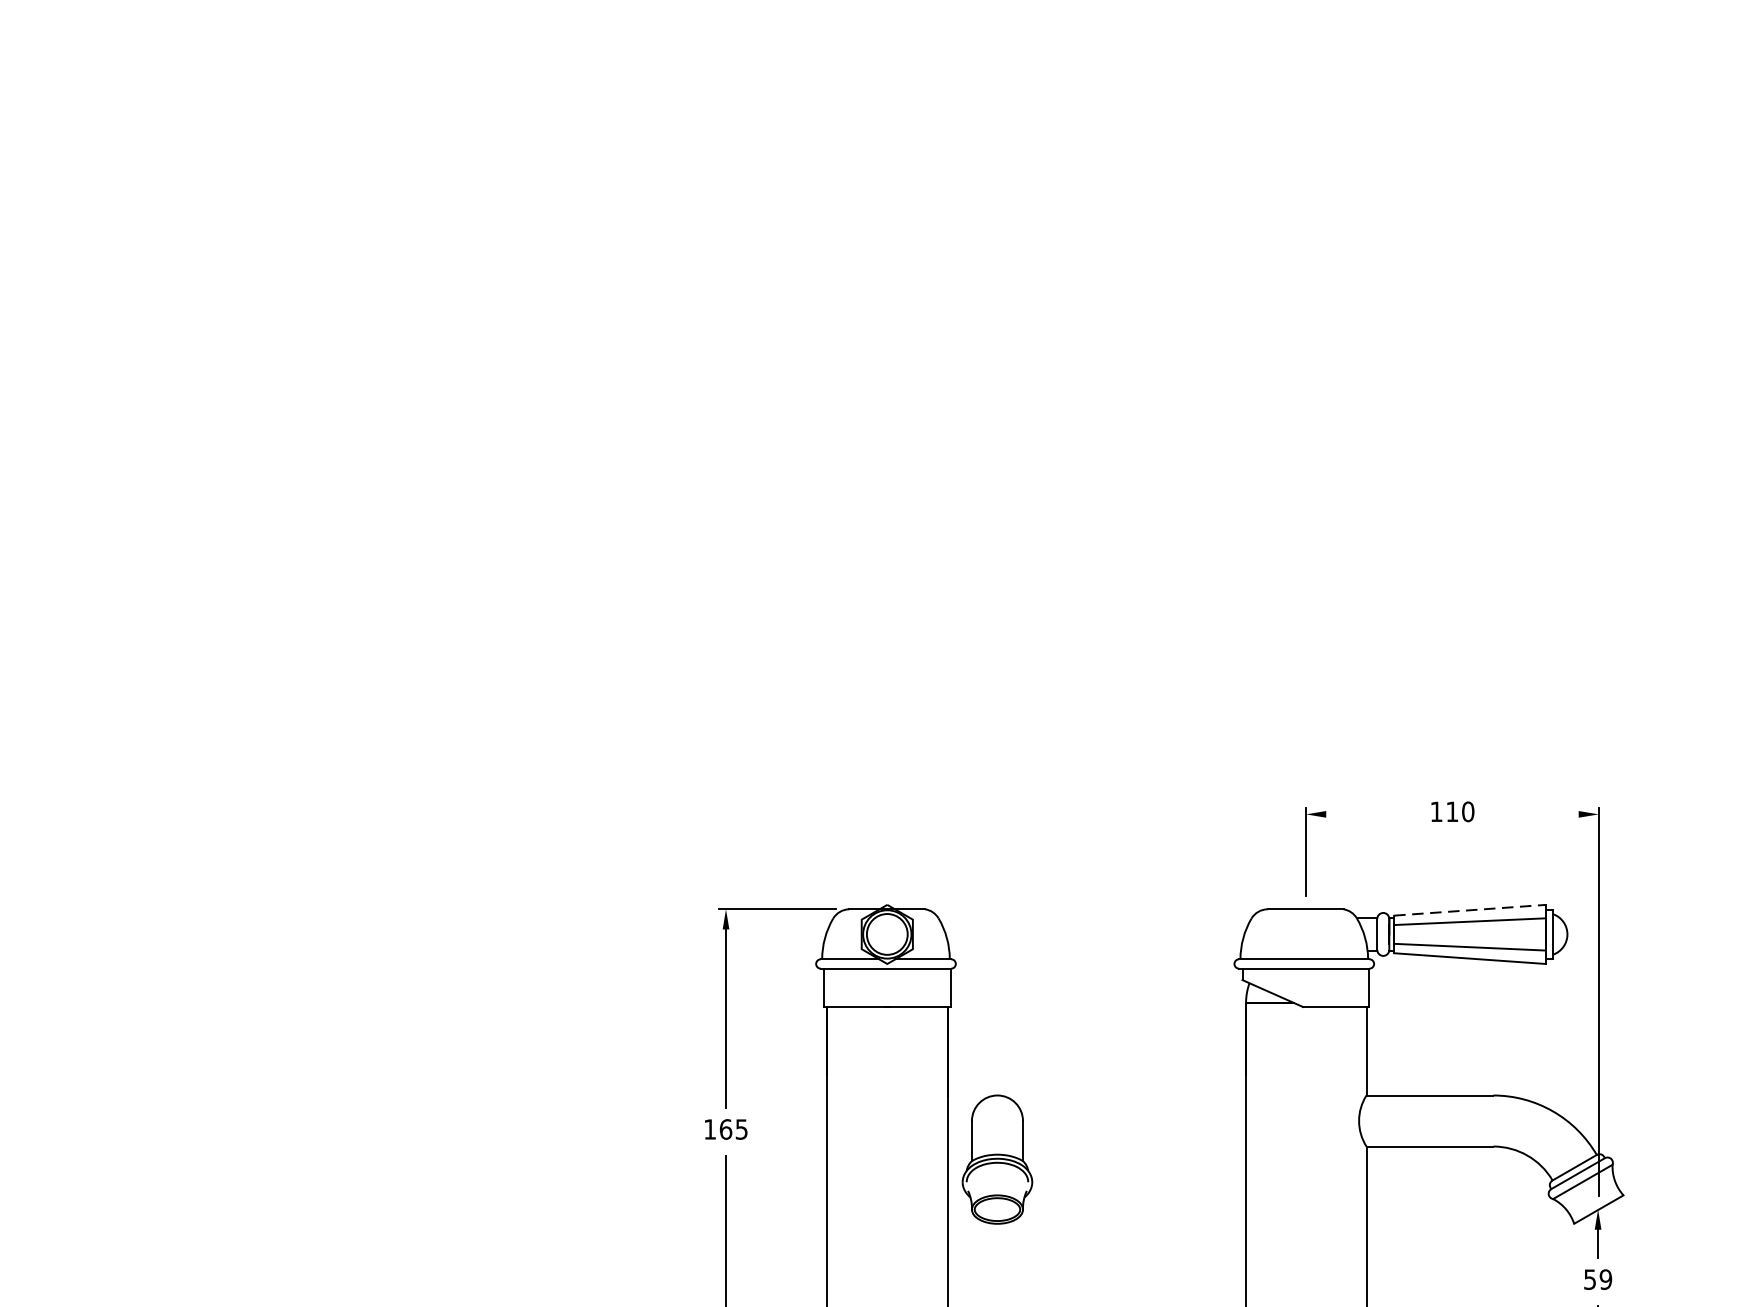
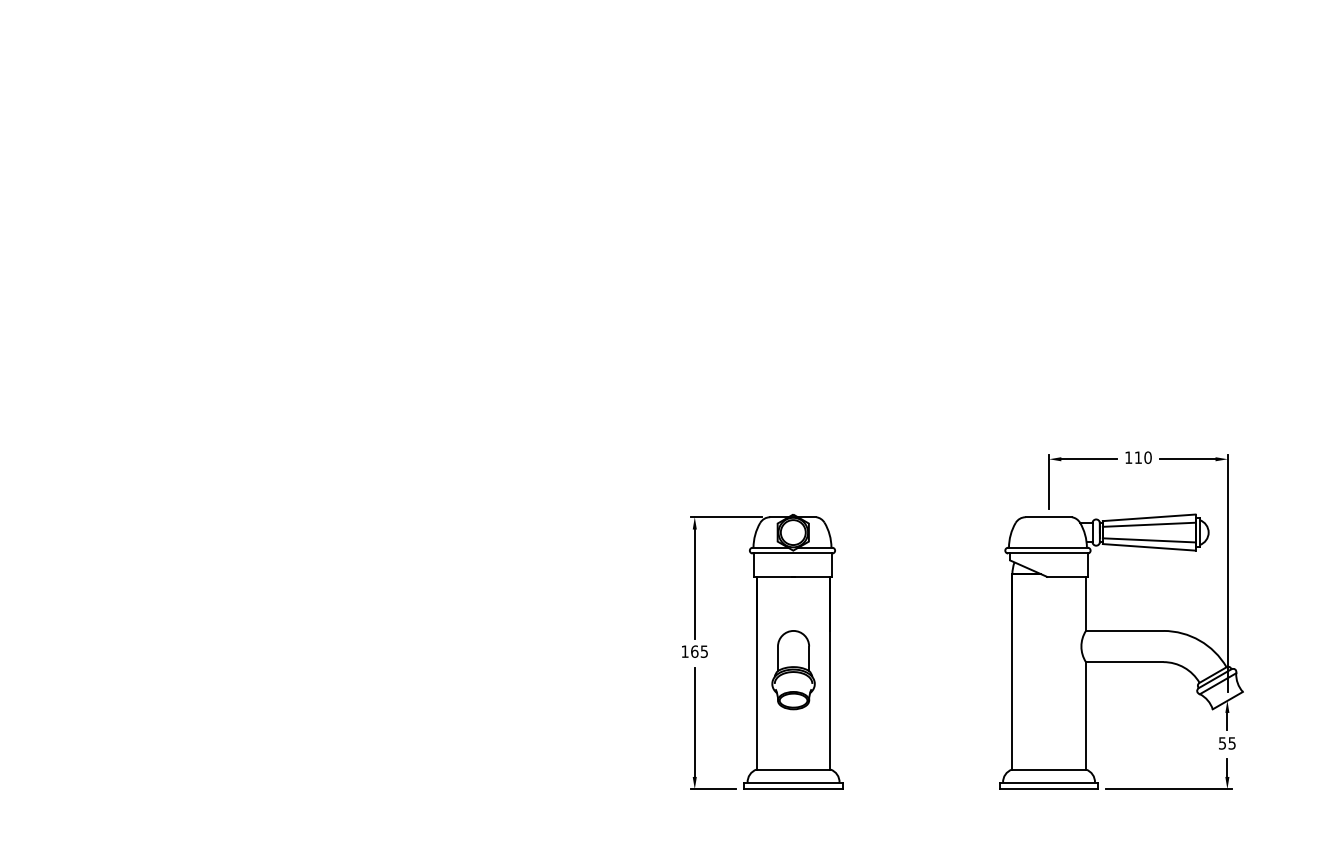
line: (1370, 814) -> (1088, 459), added
line: (1532, 814) -> (1187, 459), added
line: (1470, 909) -> (1149, 517), dashed -> solid
part: (997, 1160) -> (793, 670), moved
text: (1604, 1279) -> (1231, 743), 59 -> 55

